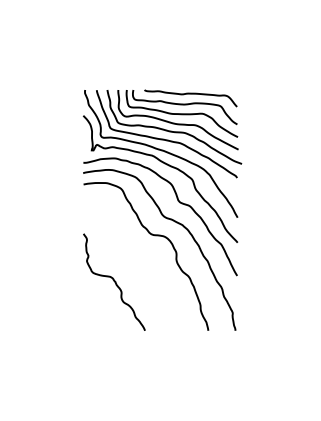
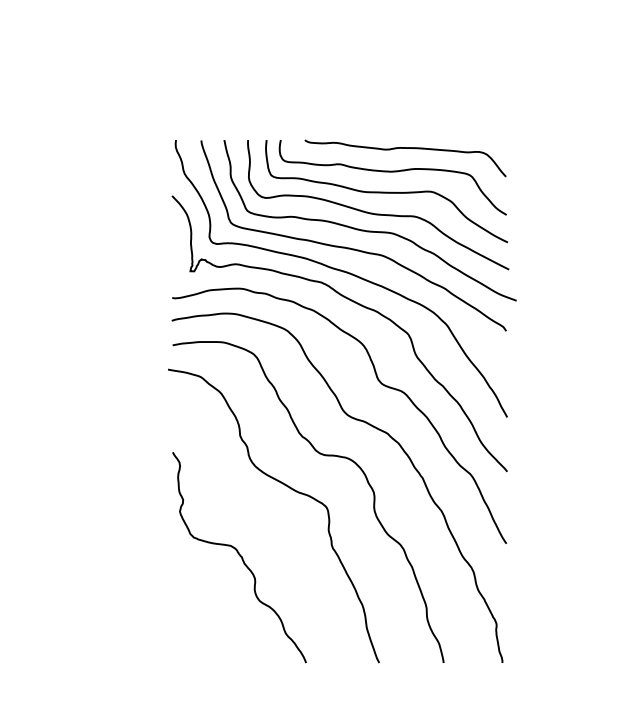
curve: (136, 250) -> (287, 488), added

